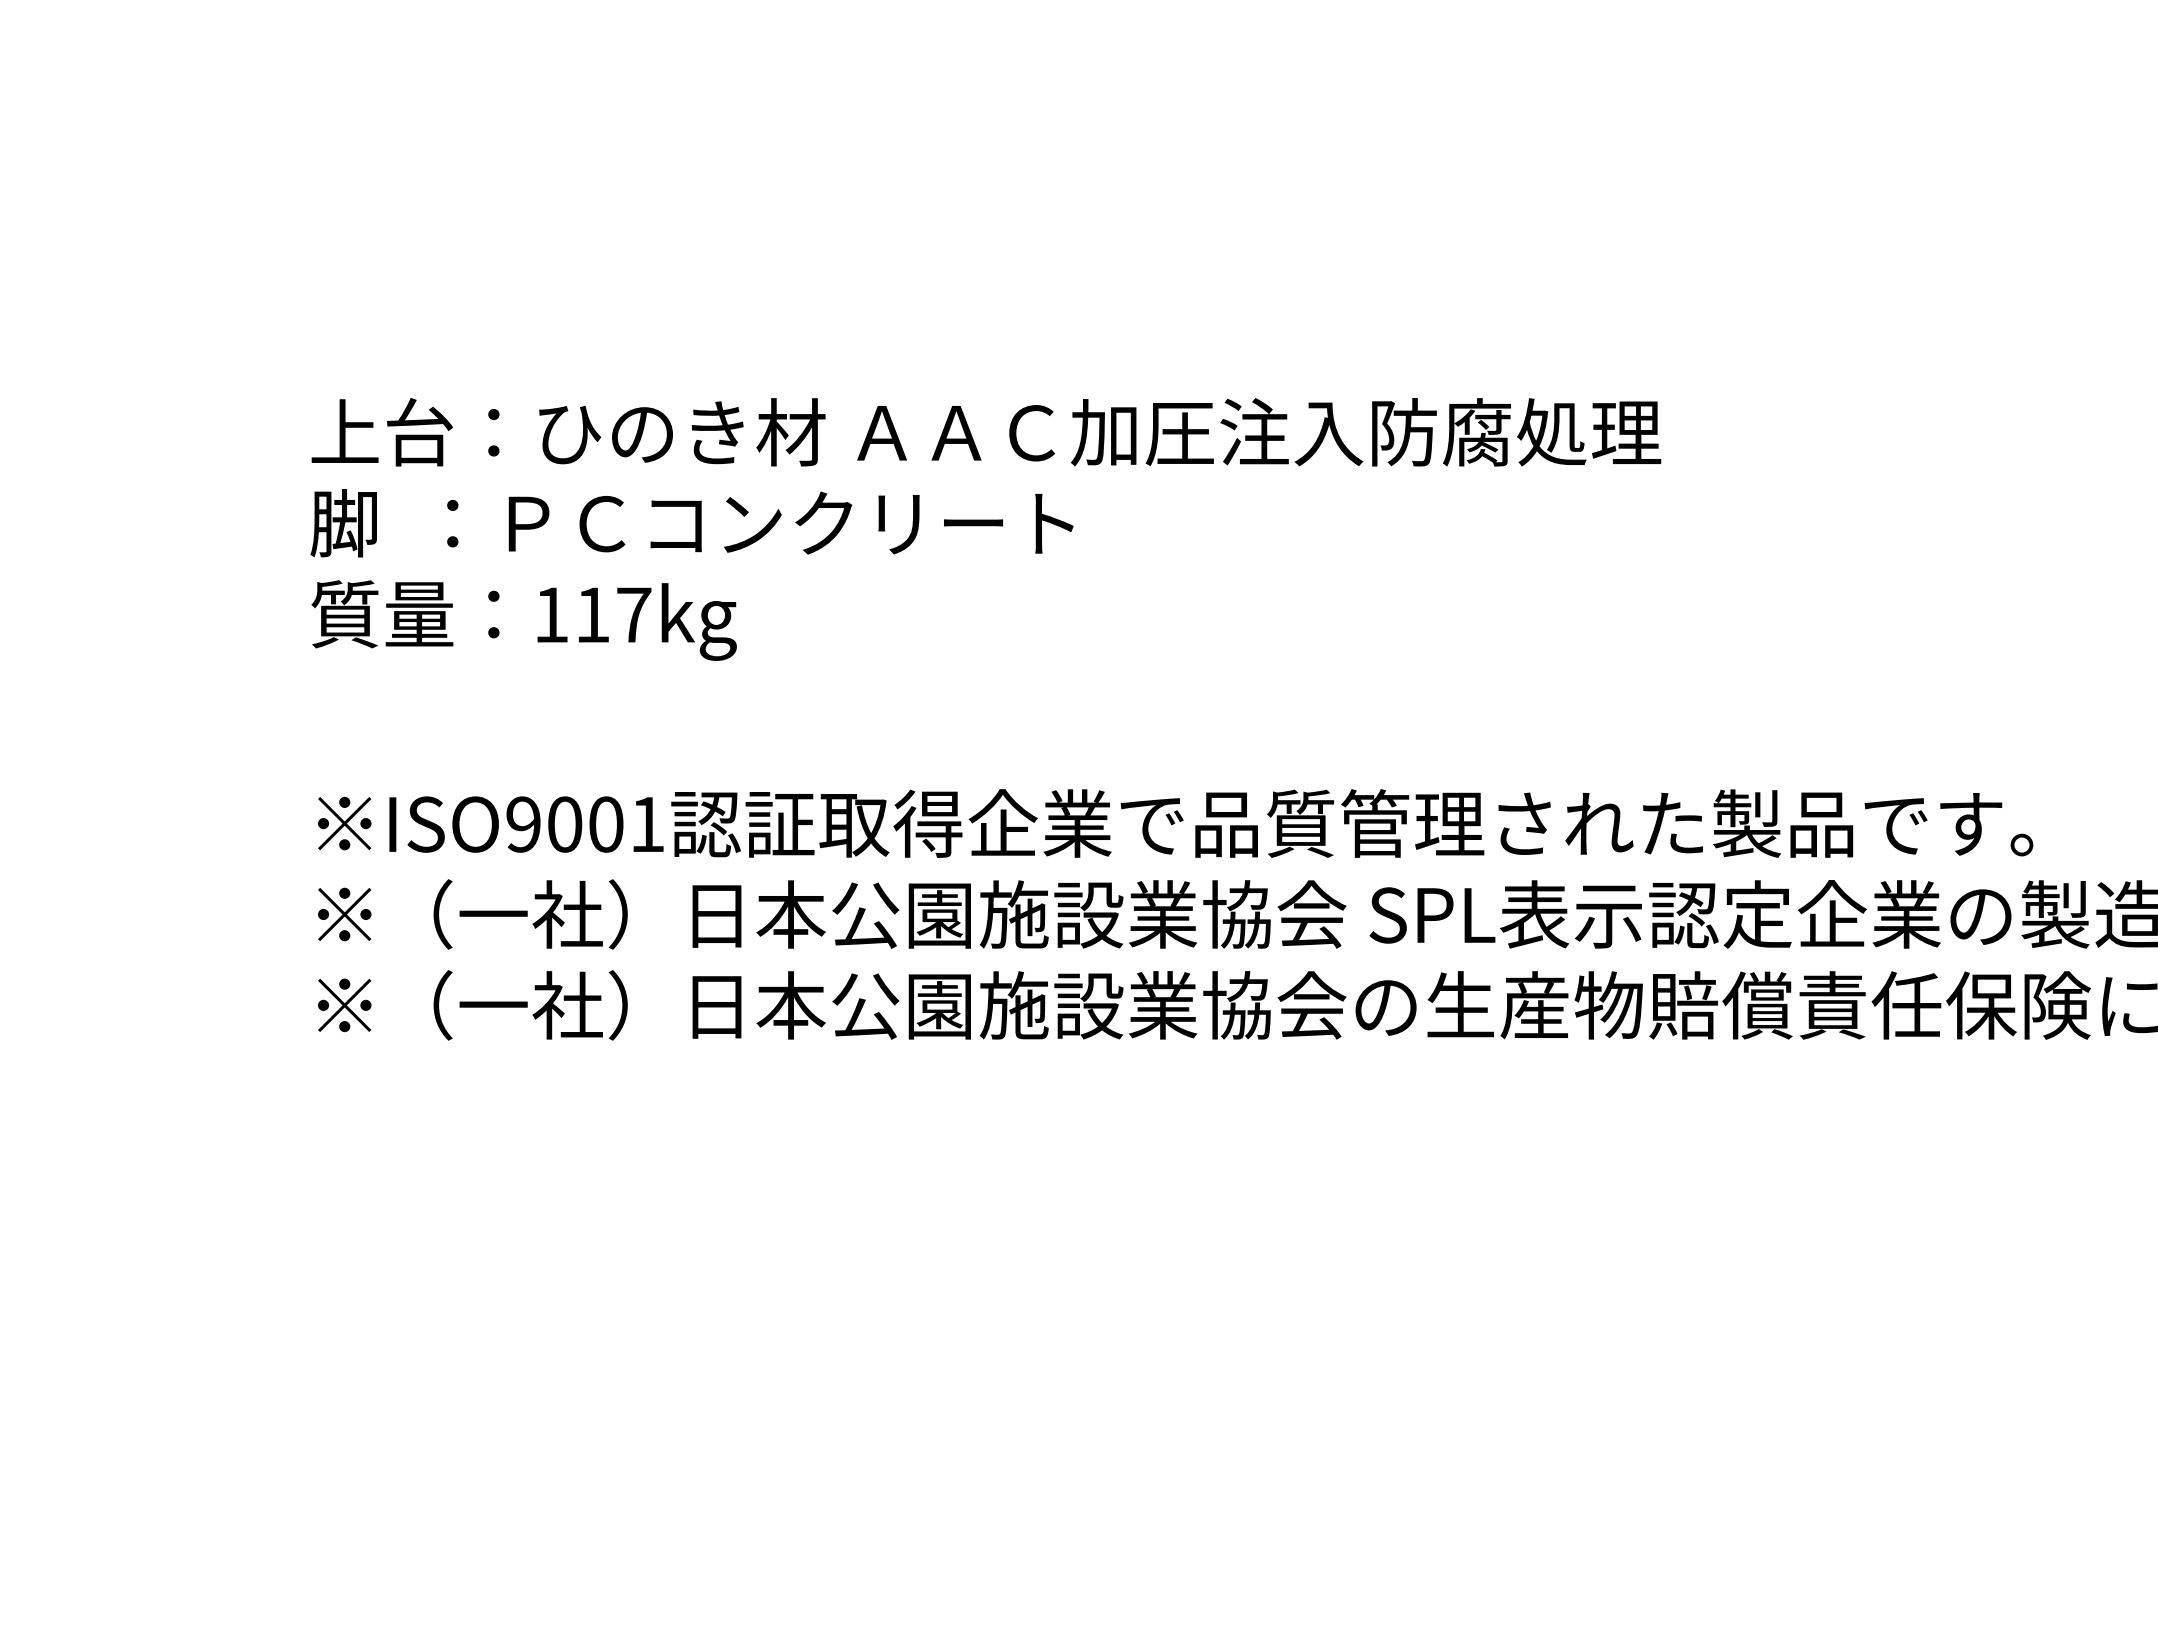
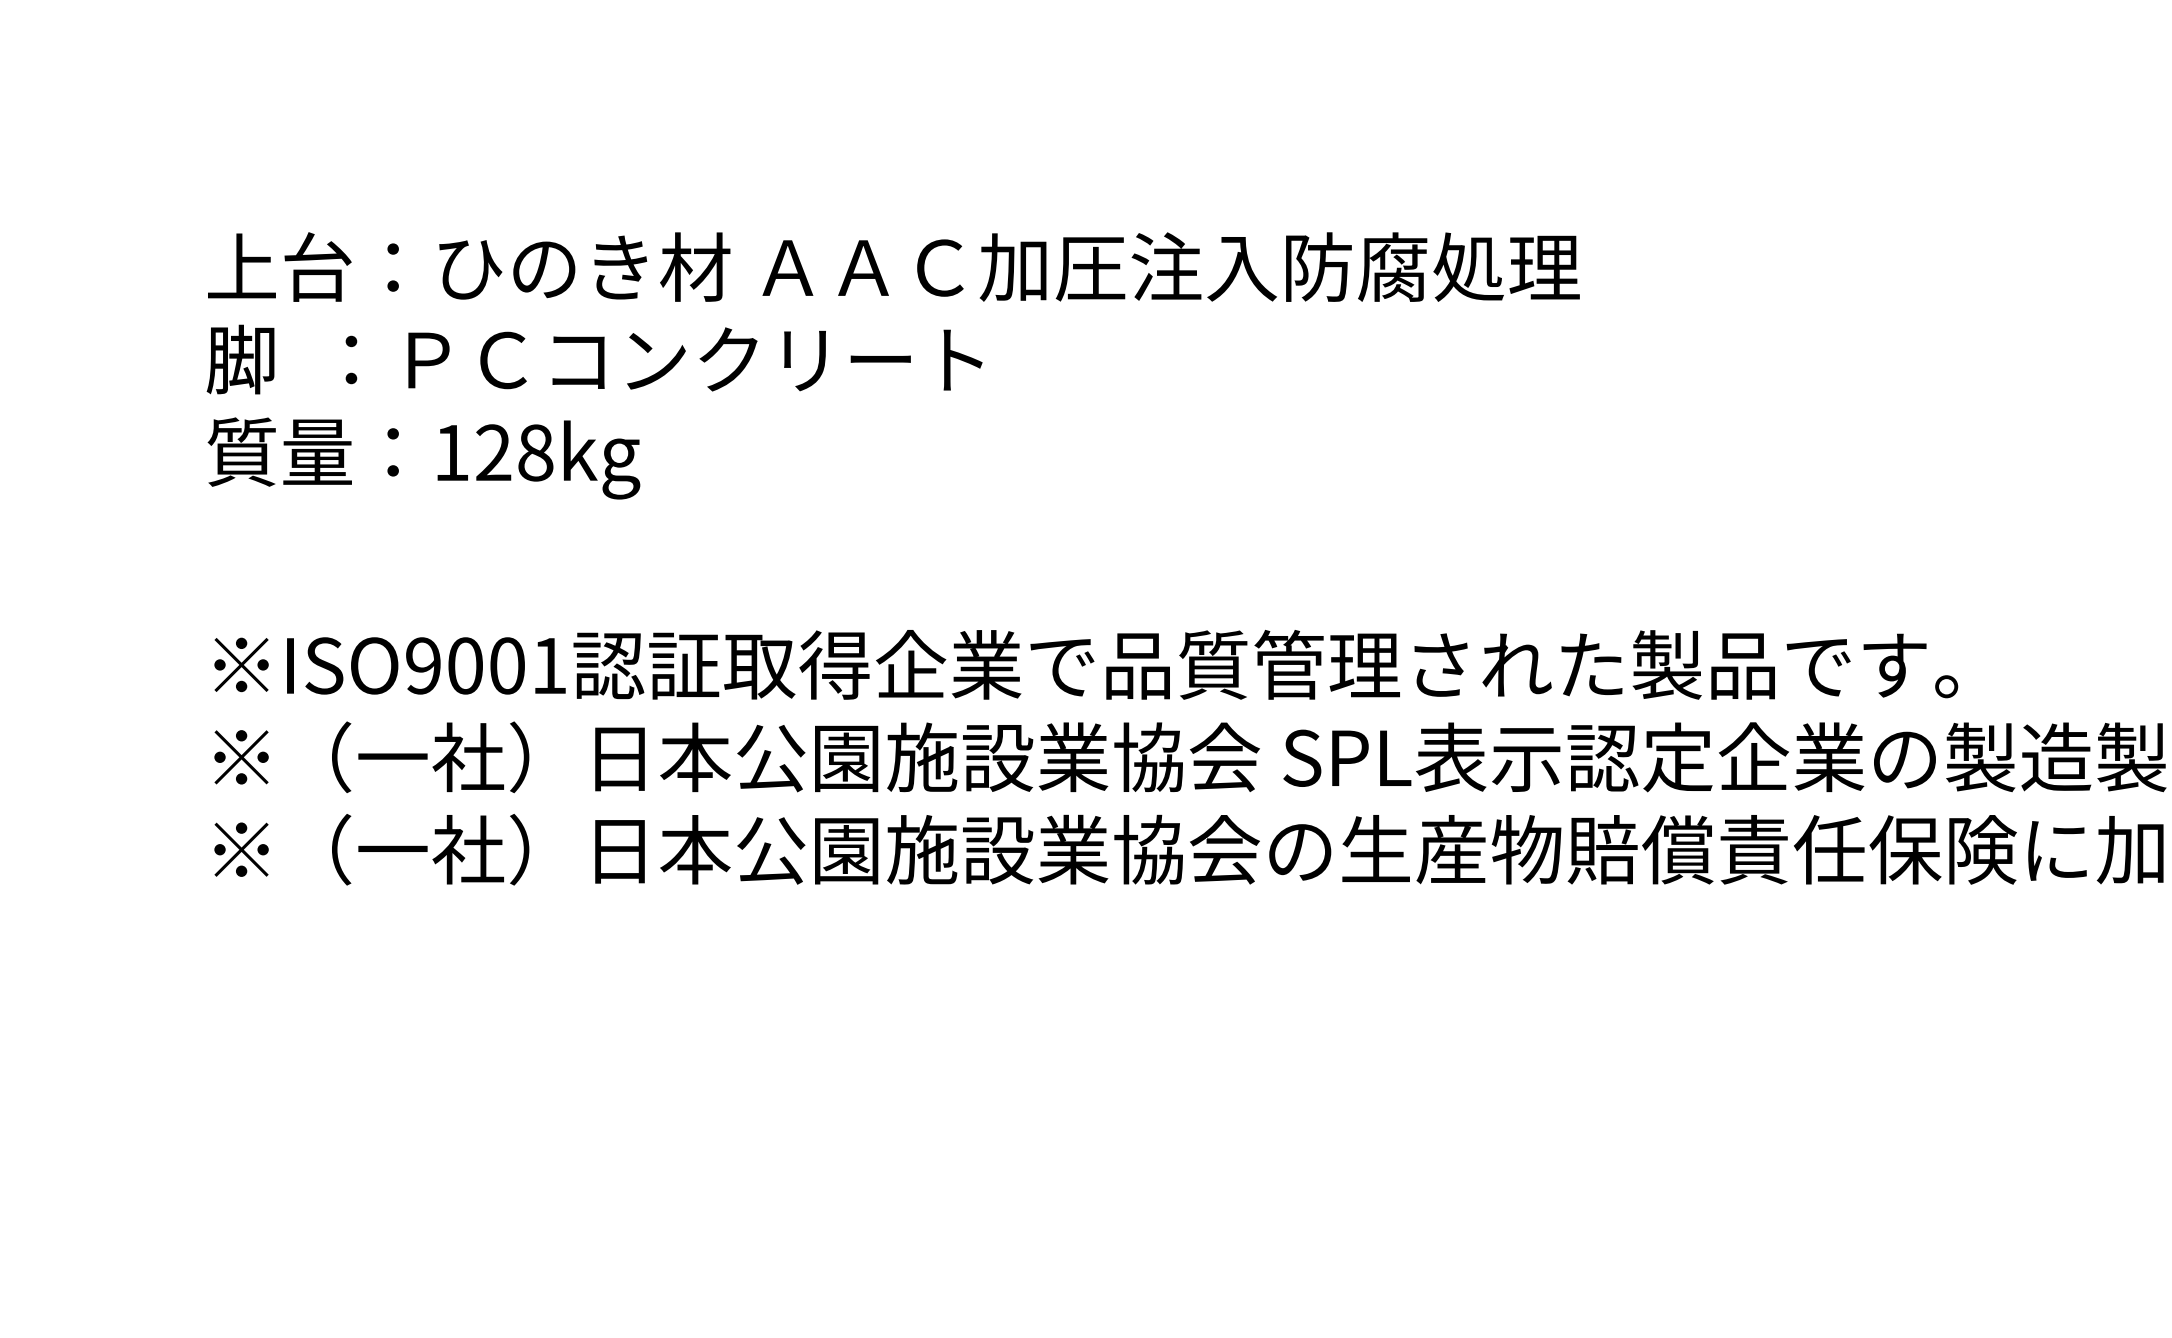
text: (613, 614) -> (514, 452), 117kg -> 128kg

